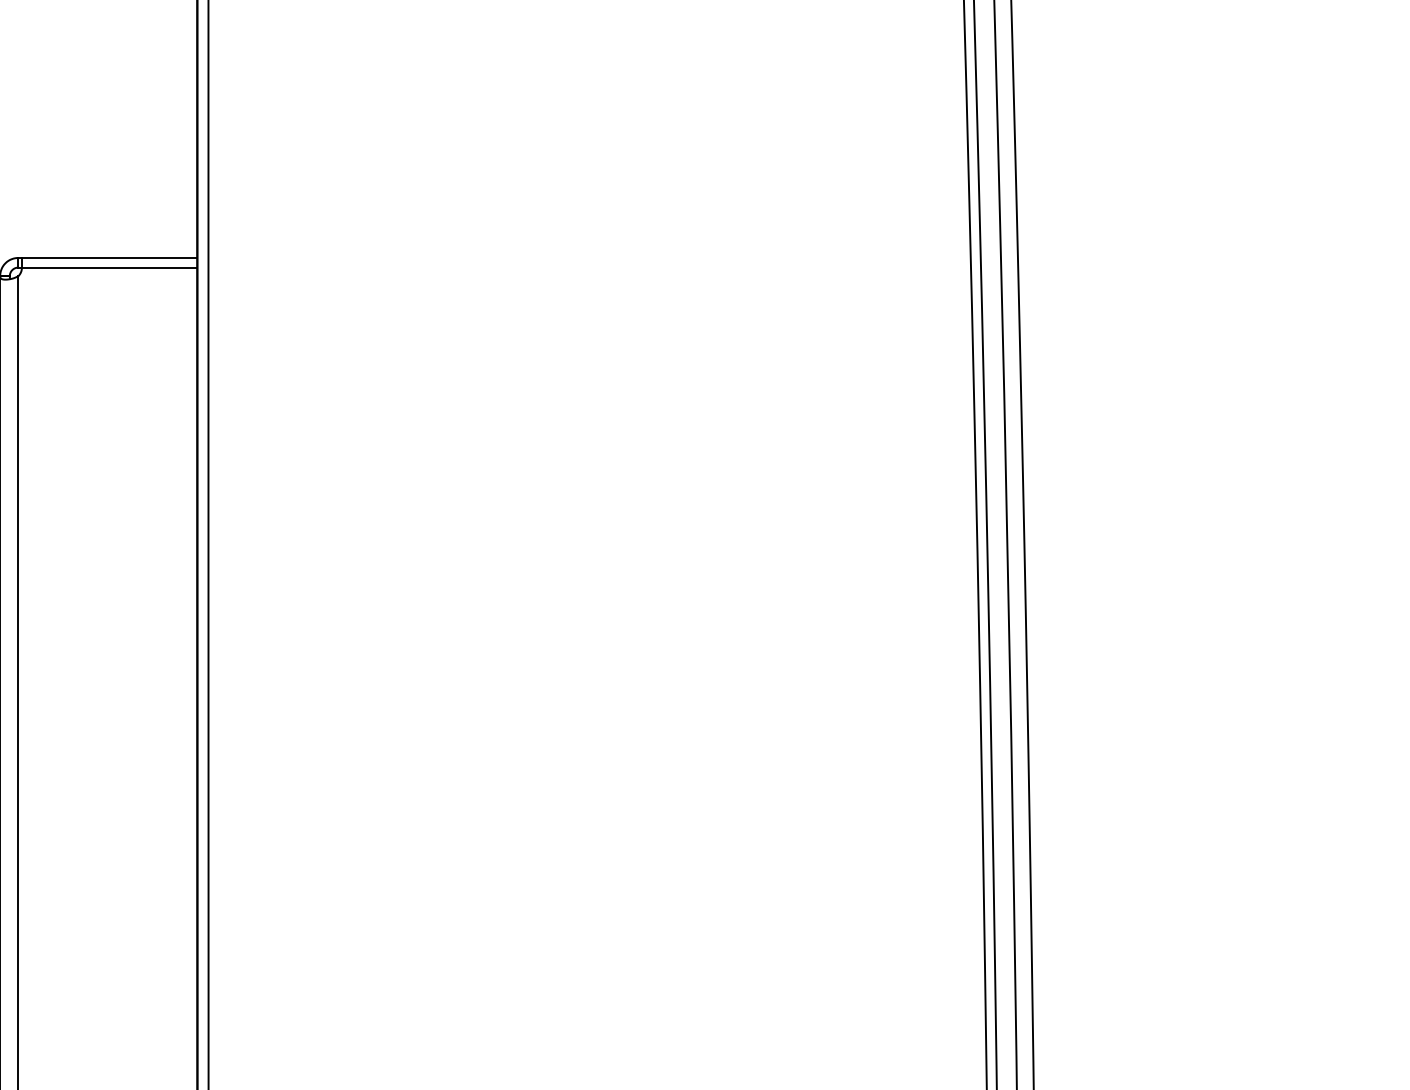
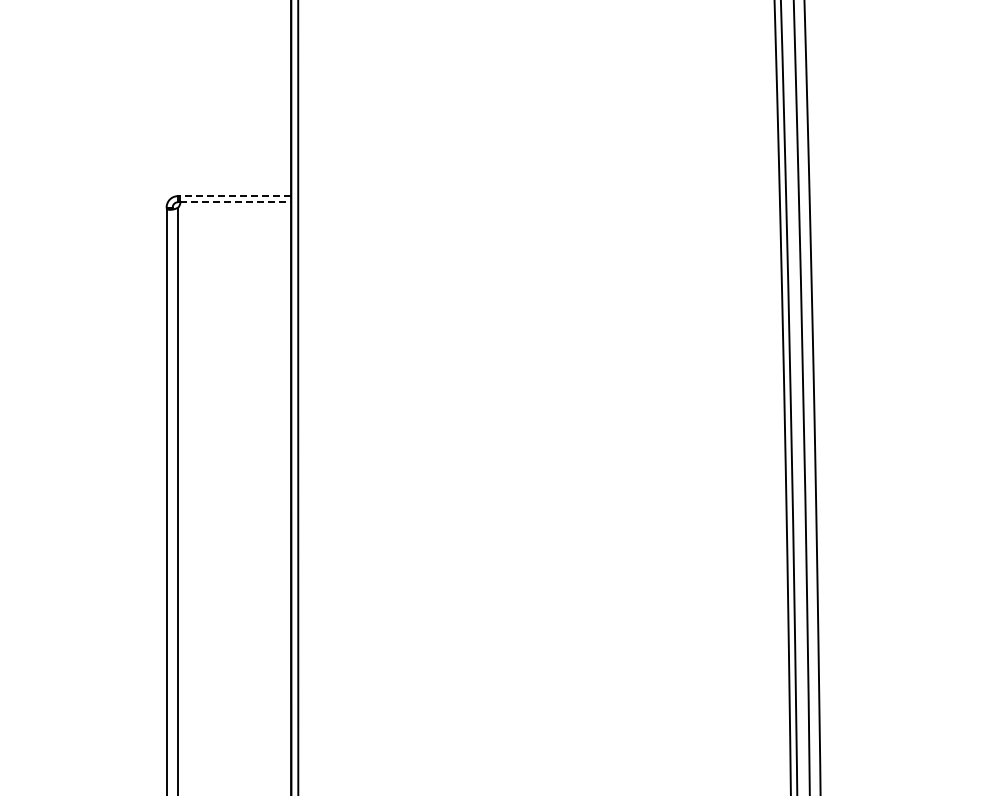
line: (109, 258) -> (235, 196), solid -> dashed
line: (110, 268) -> (236, 202), solid -> dashed

